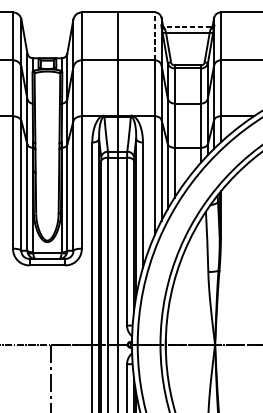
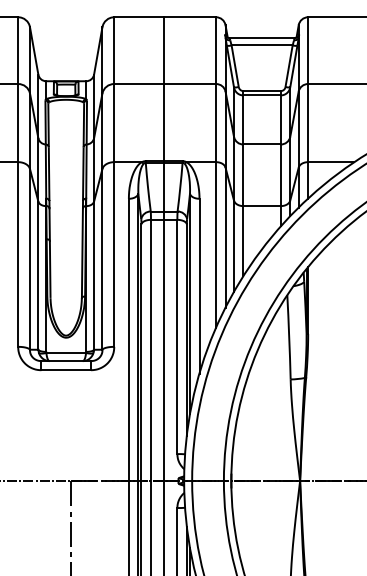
line: (187, 27) -> (261, 38), dashed -> solid
line: (155, 36) -> (216, 50), dashed -> solid

